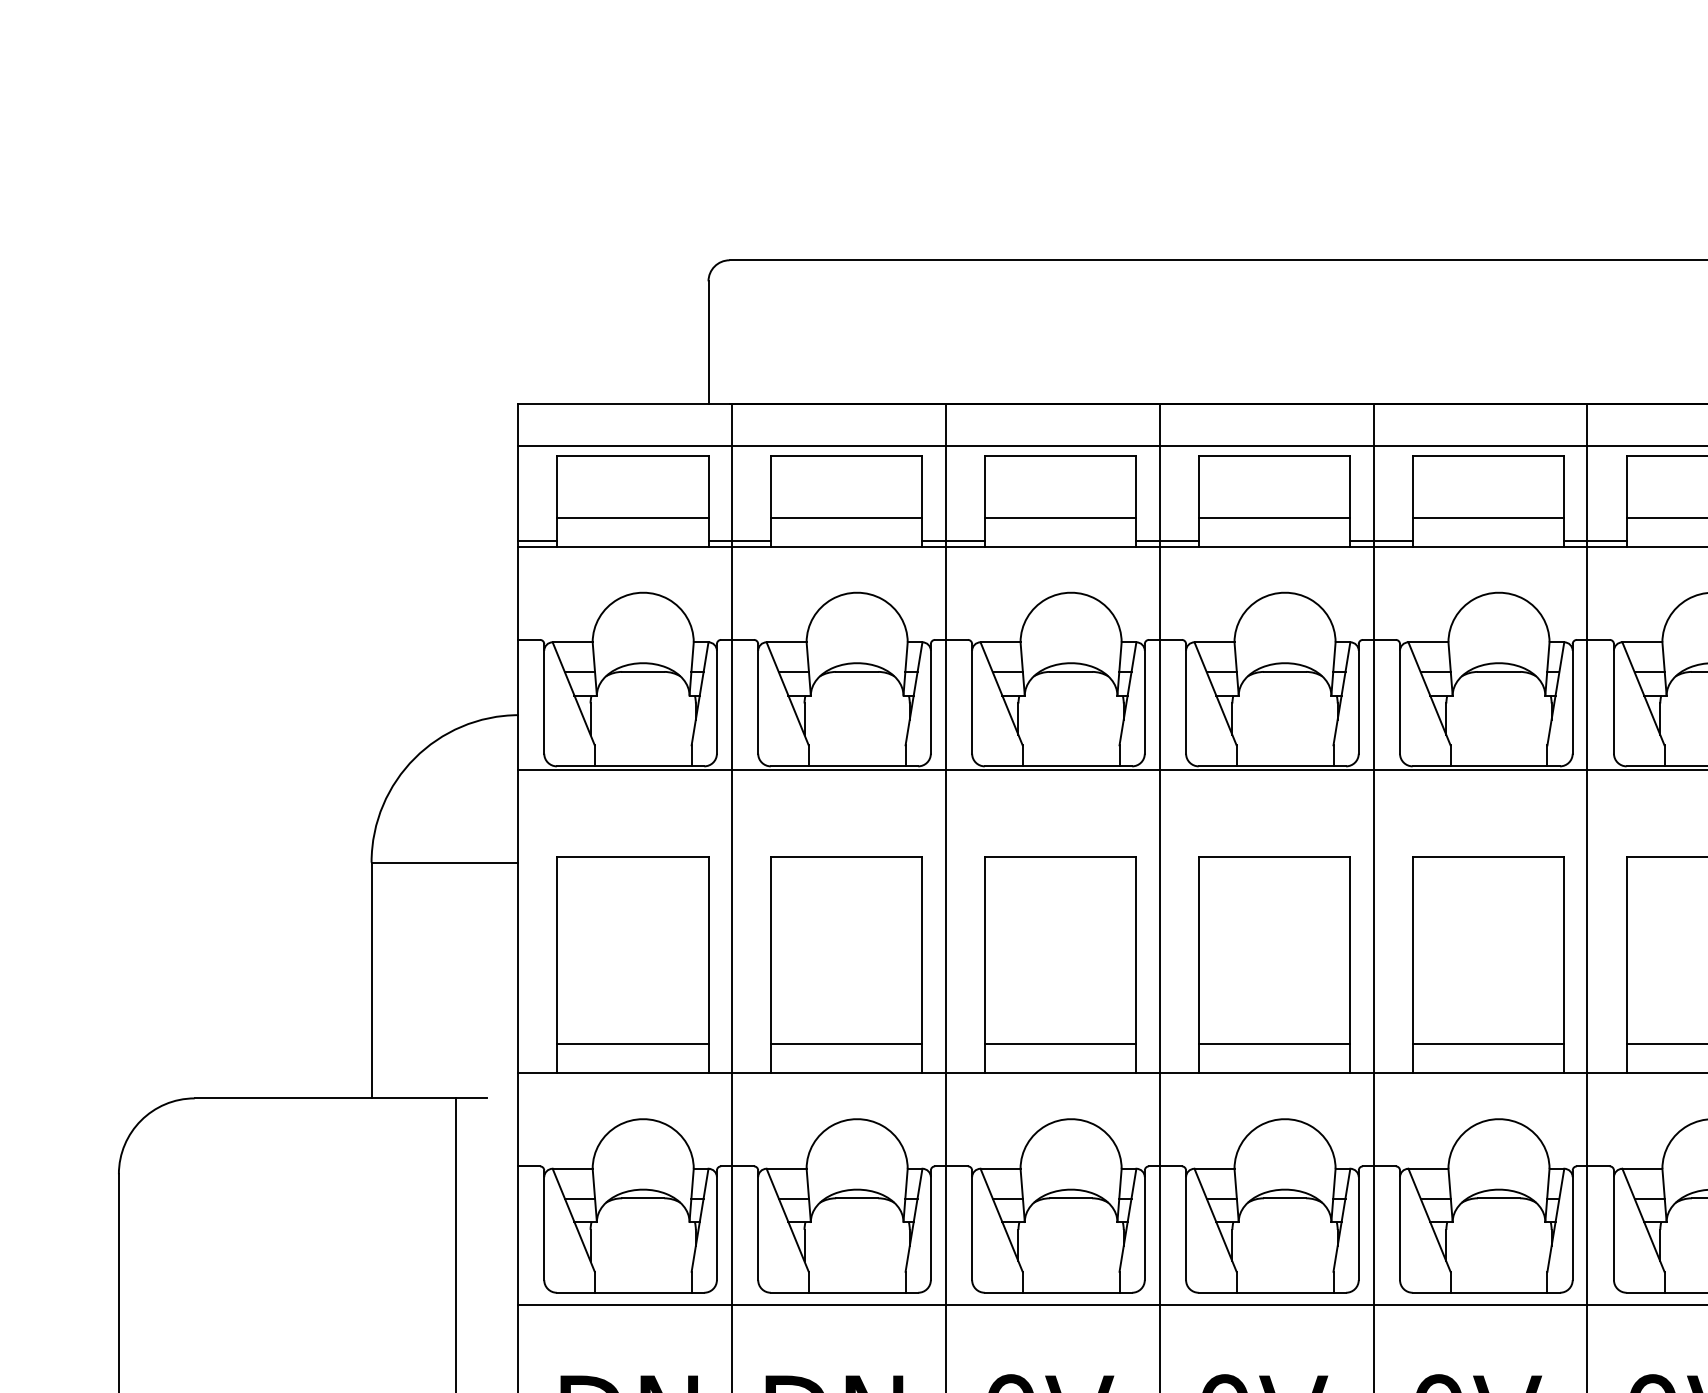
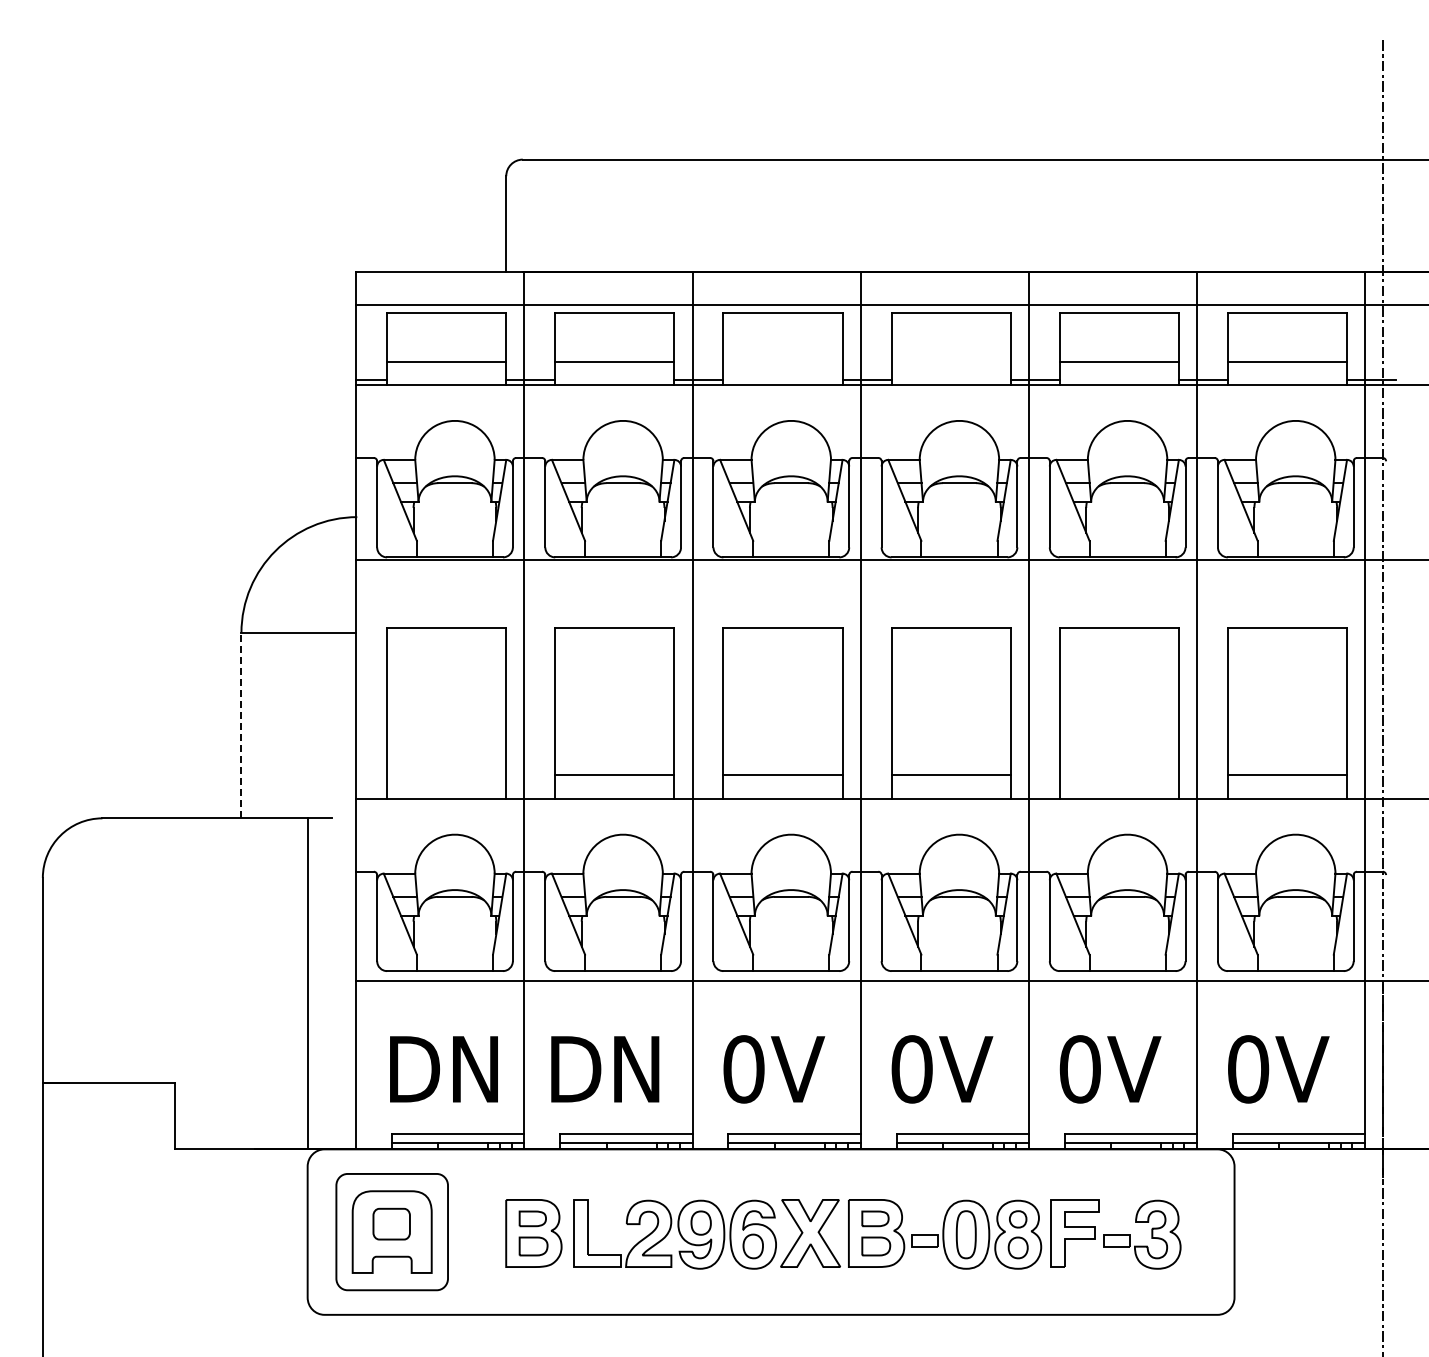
line: (1059, 517) -> (782, 361), removed
line: (1273, 517) -> (950, 361), removed
line: (371, 980) -> (241, 725), solid -> dashed
line: (632, 1043) -> (446, 775), removed
line: (1487, 1043) -> (1118, 775), removed

